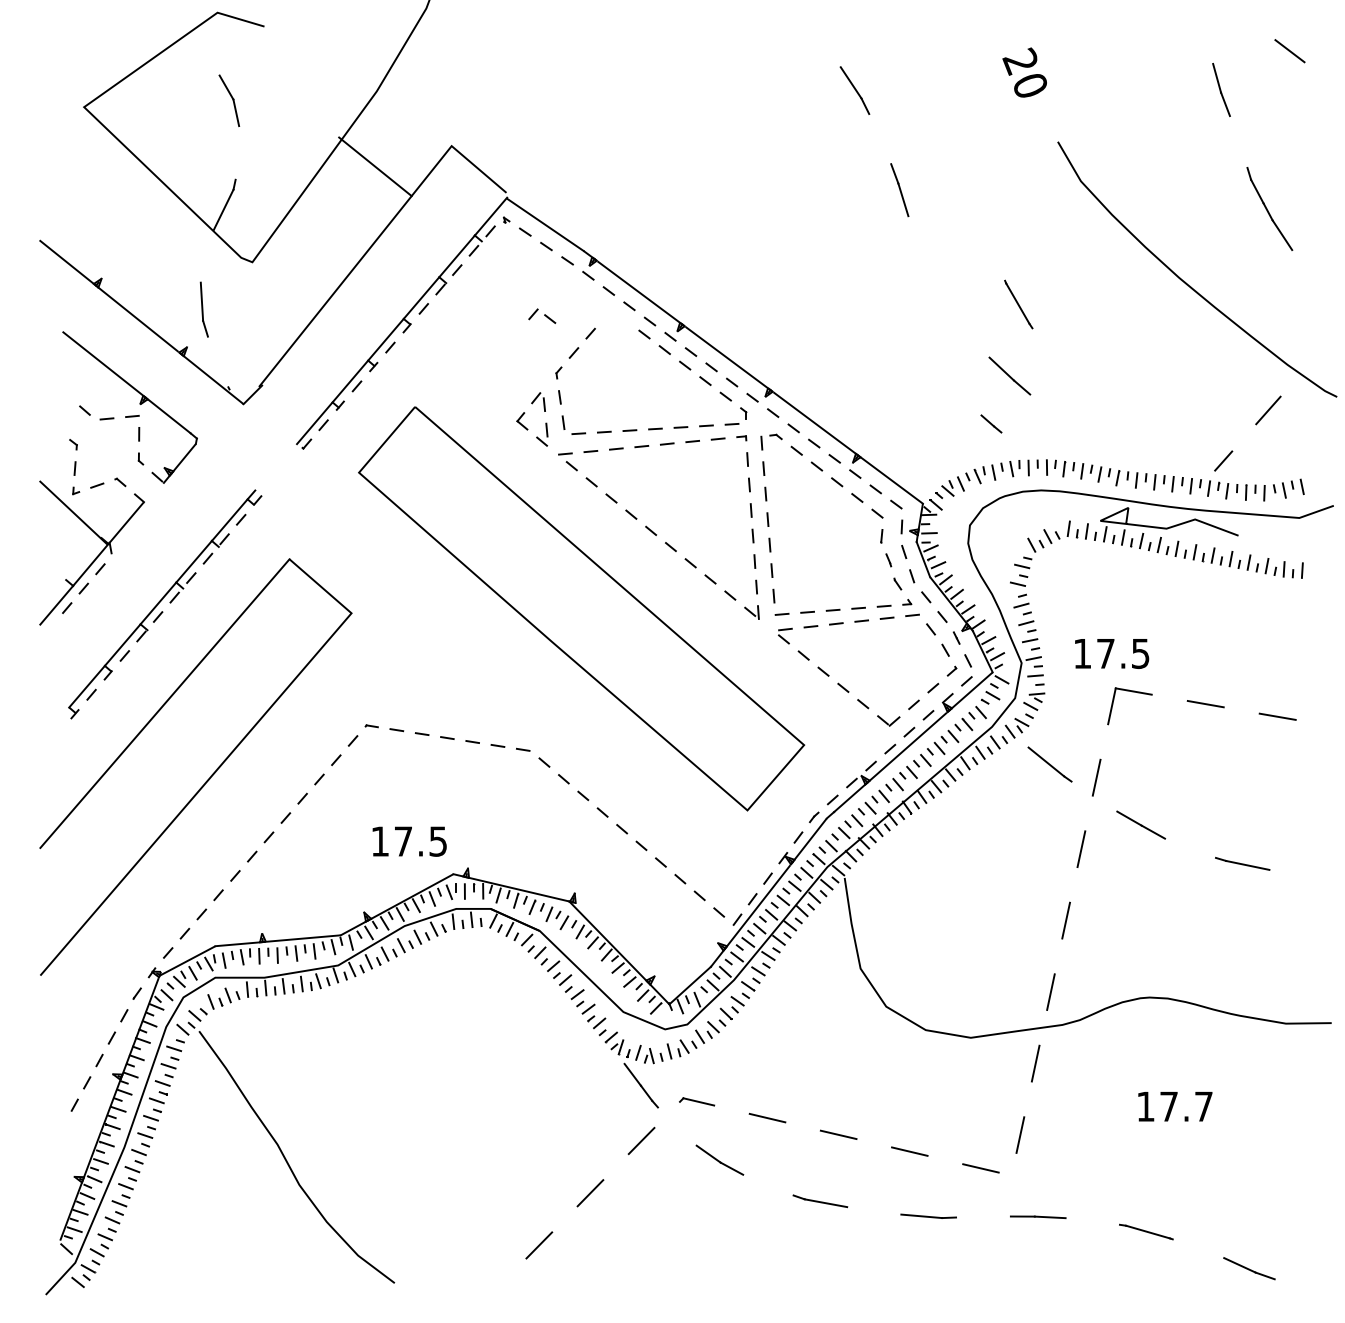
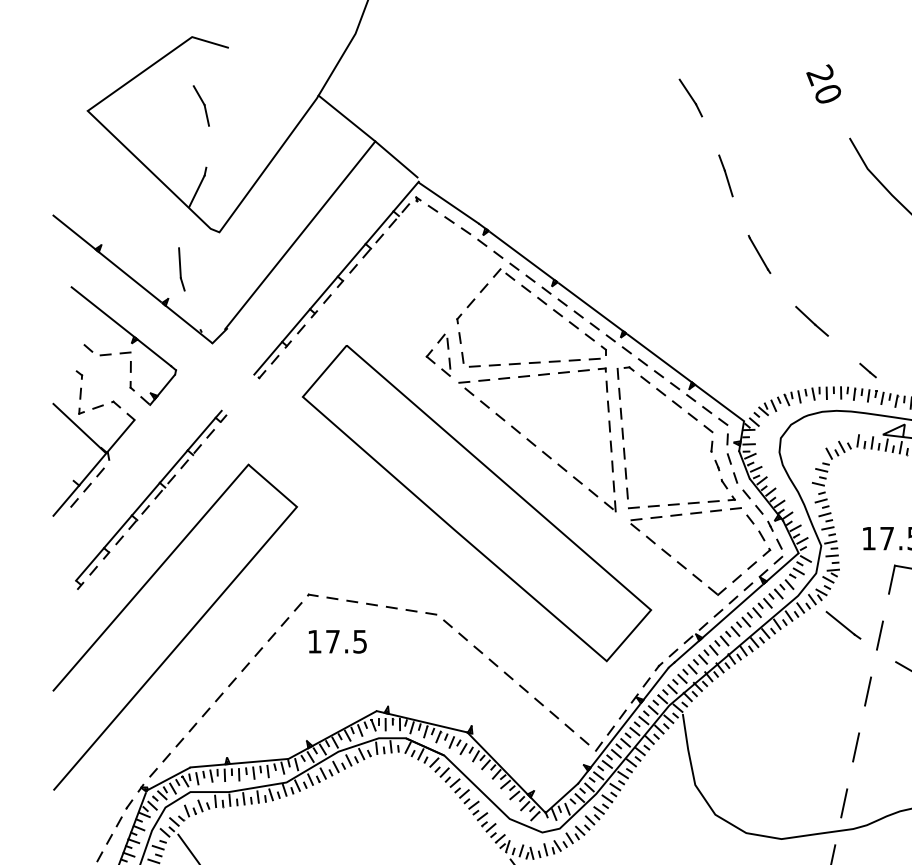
line: (375, 166) -> (347, 118), moved
line: (1018, 304) -> (759, 254), moved
part: (542, 315) -> (504, 273), moved
line: (991, 423) -> (868, 370), moved
text: (409, 841) -> (337, 641), moved

